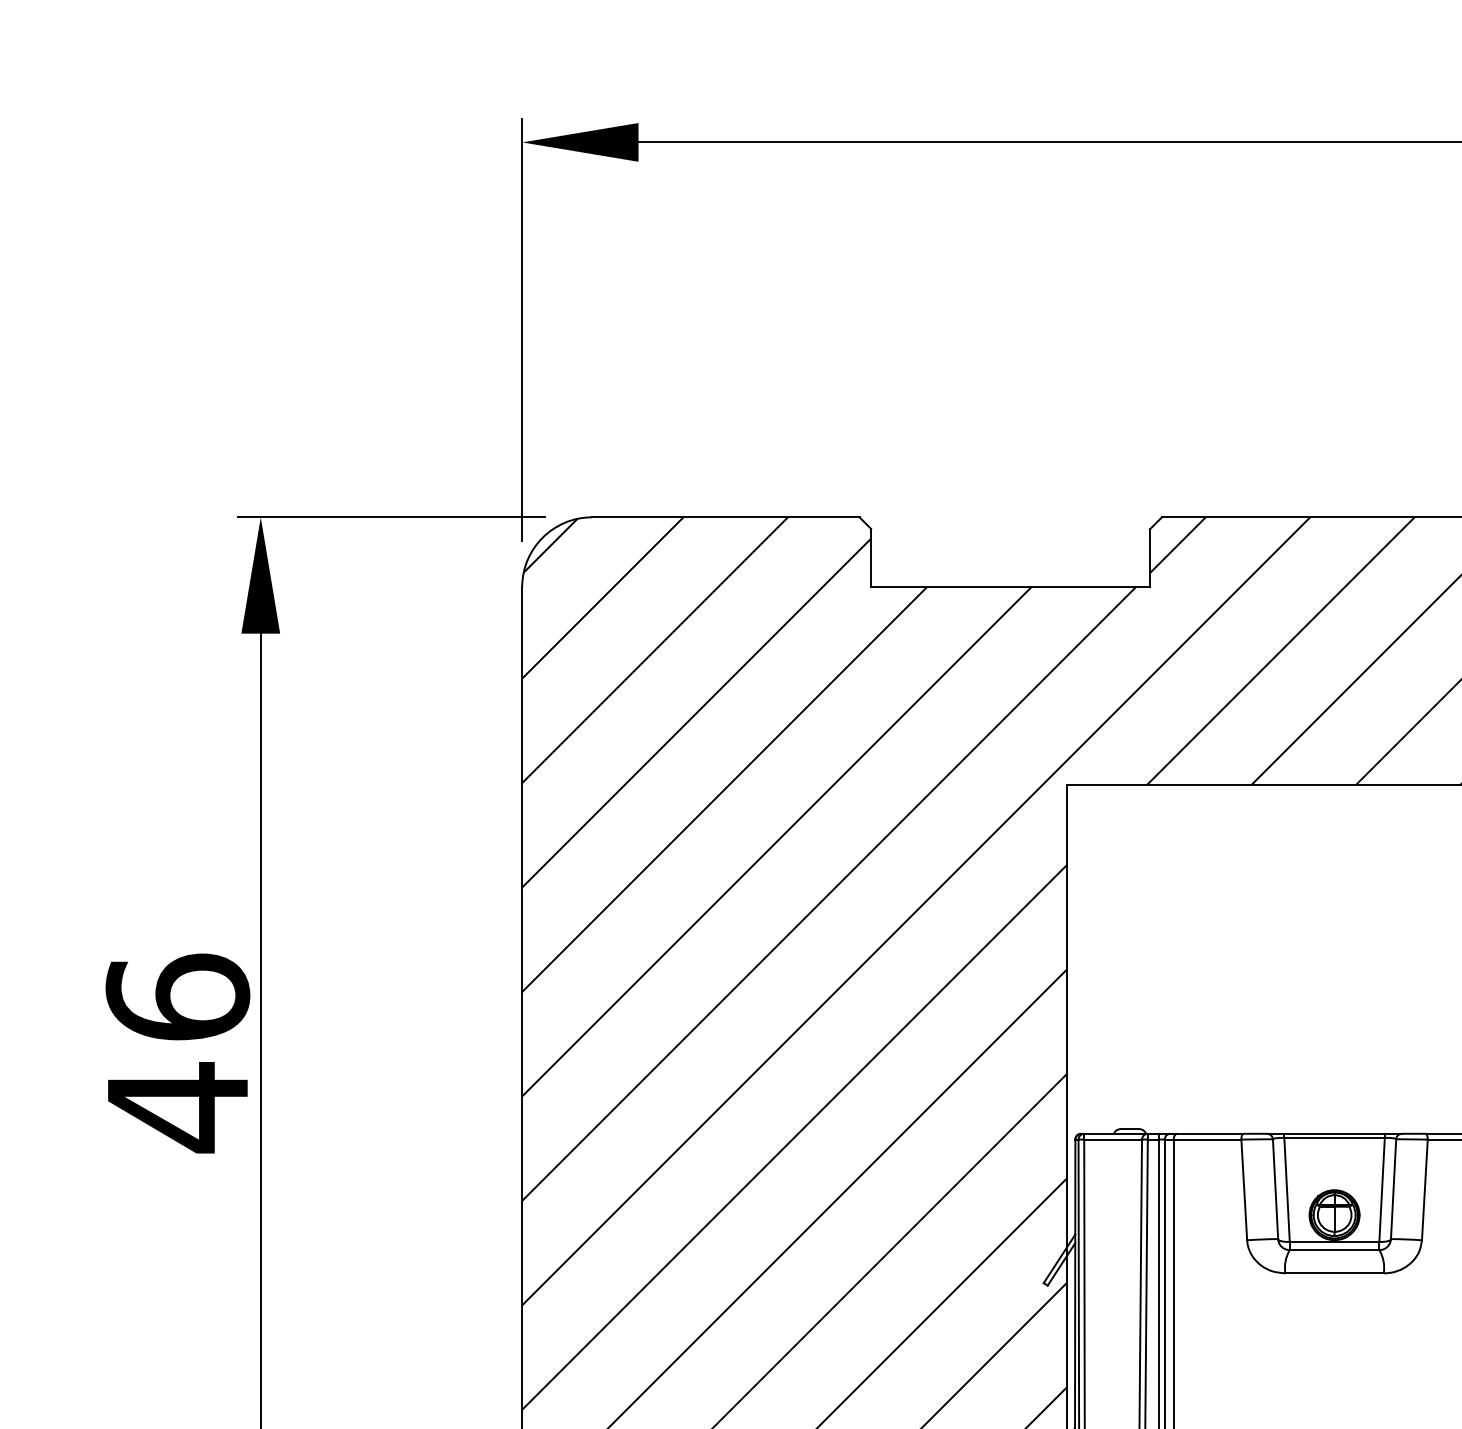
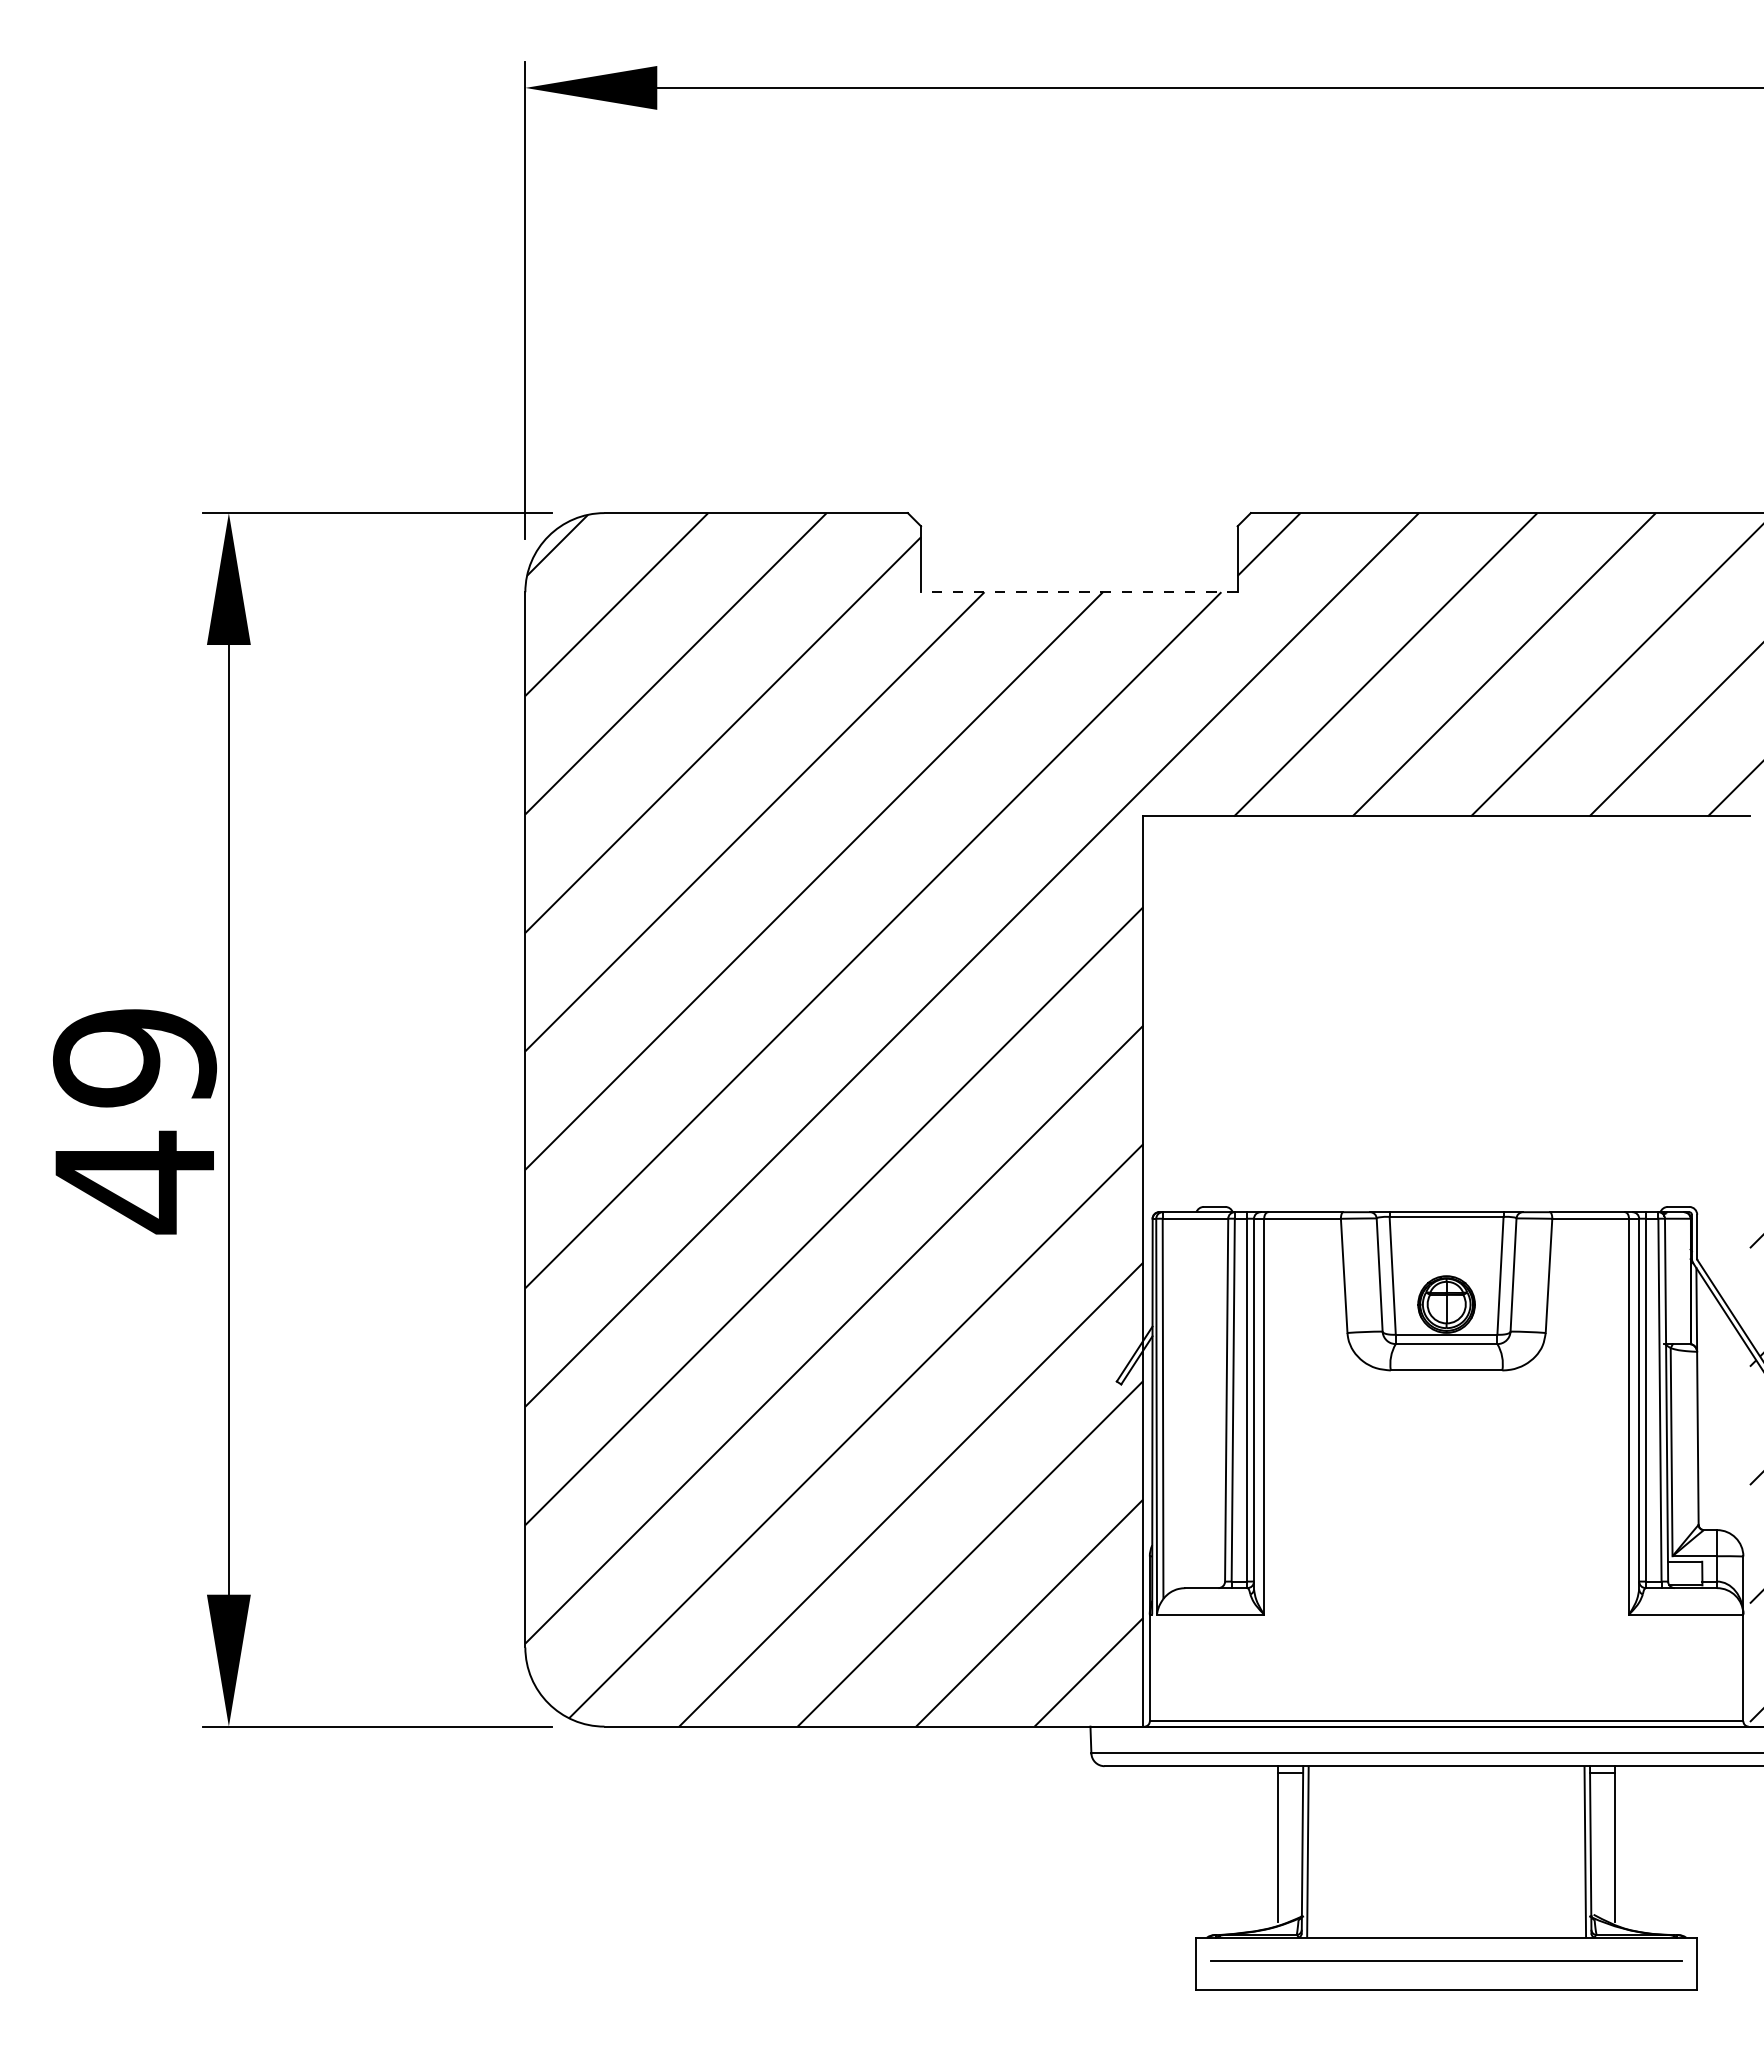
line: (1009, 587) -> (1078, 592), solid -> dashed
text: (178, 997) -> (135, 1057), 46 -> 49

